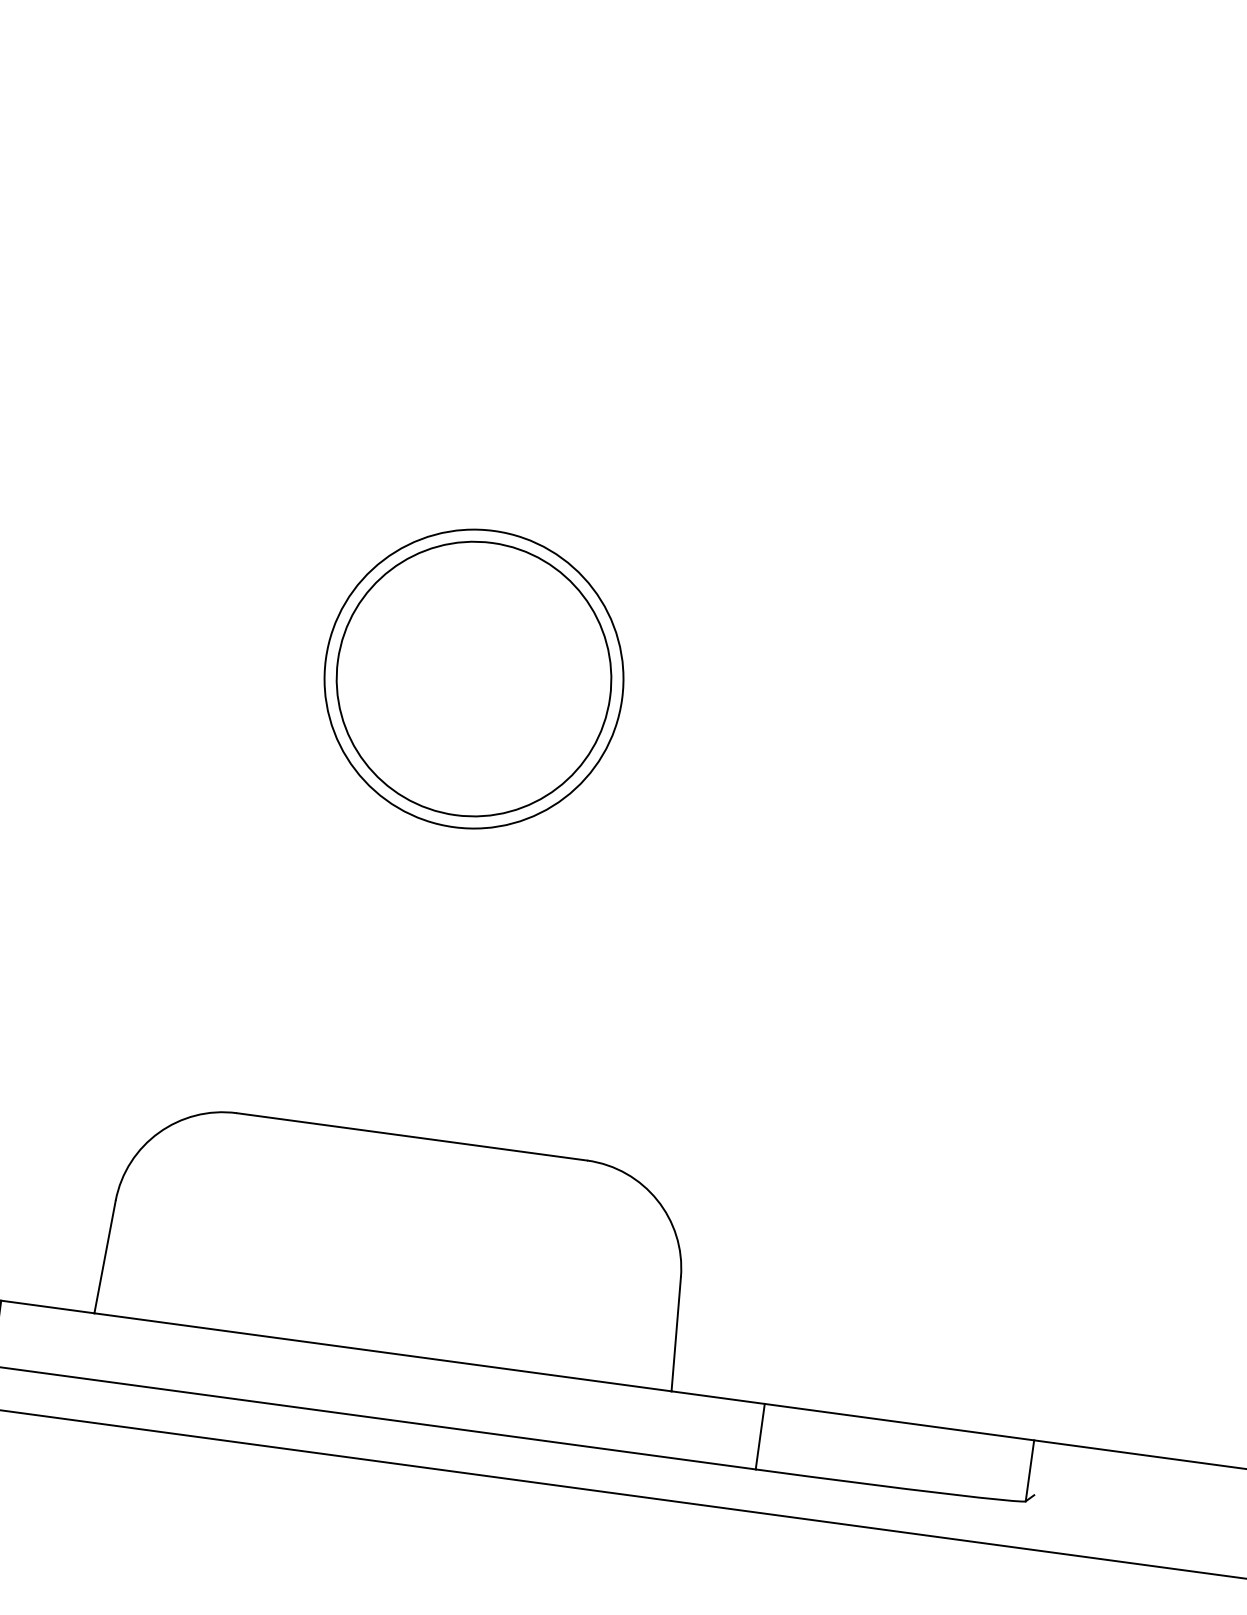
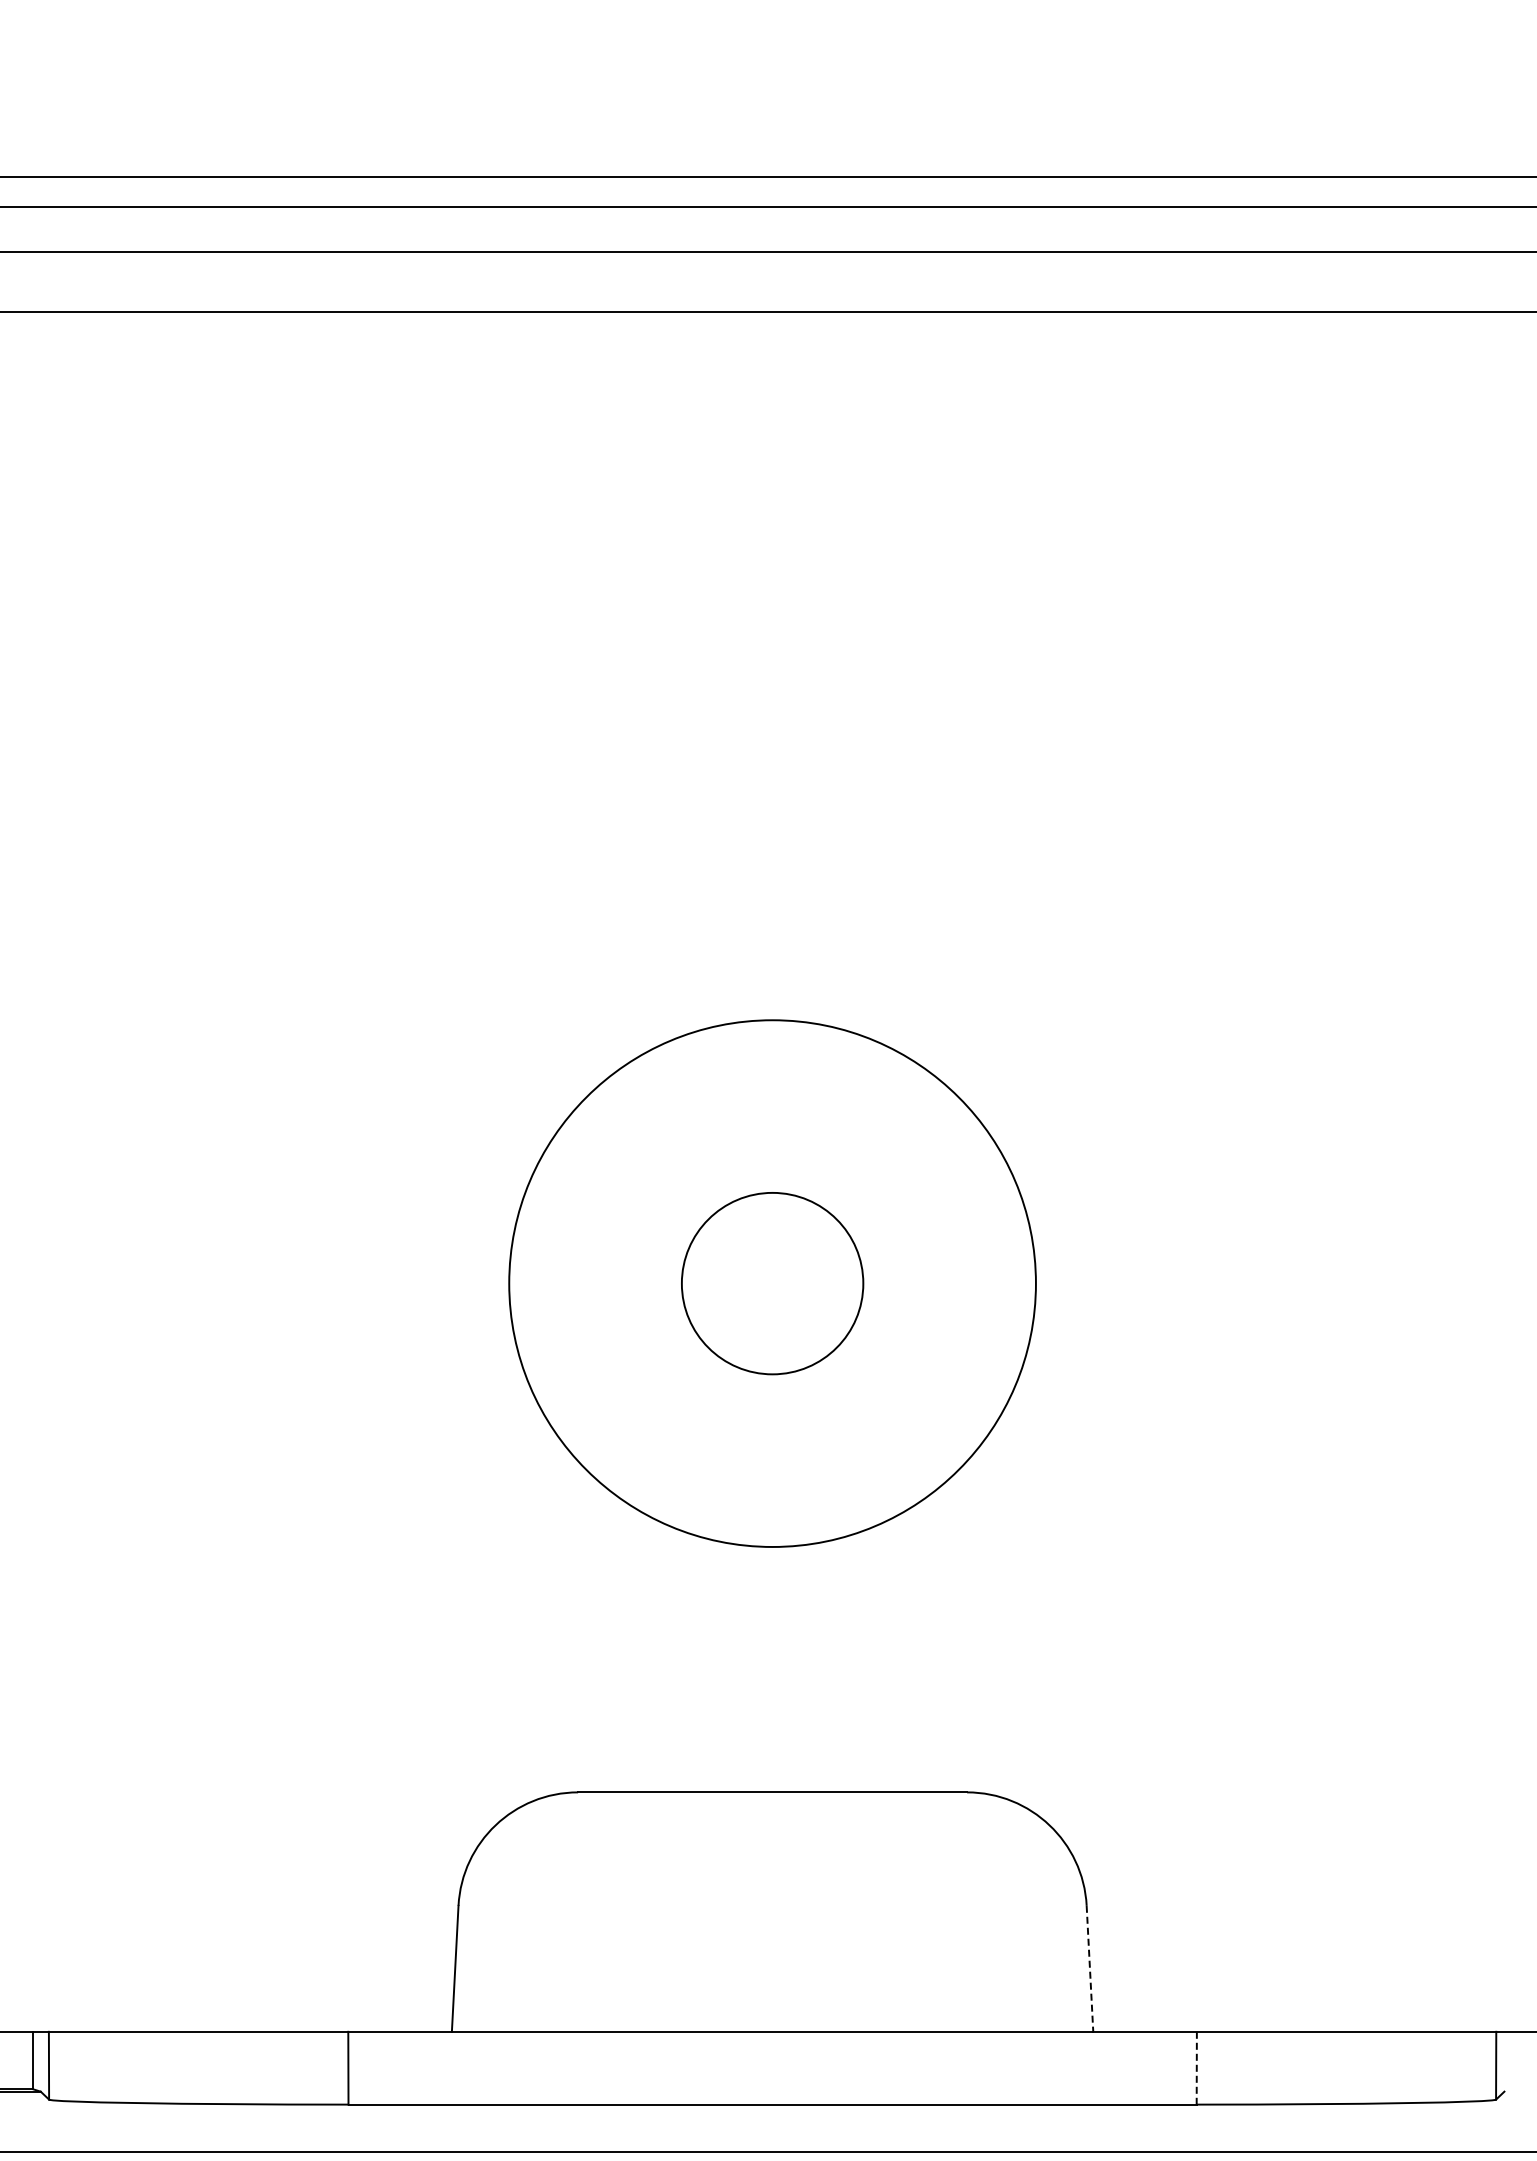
circle: (473, 678) -> (772, 1283), size x0.6
circle: (473, 678) -> (772, 1283), size x1.6
line: (675, 1334) -> (1089, 1969), solid -> dashed
line: (759, 1436) -> (1196, 2068), solid -> dashed

